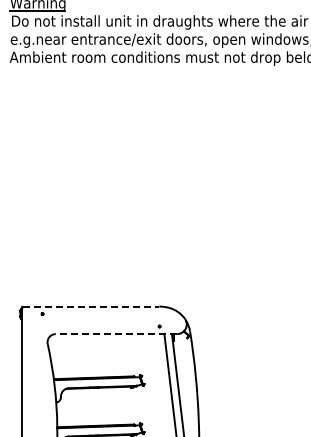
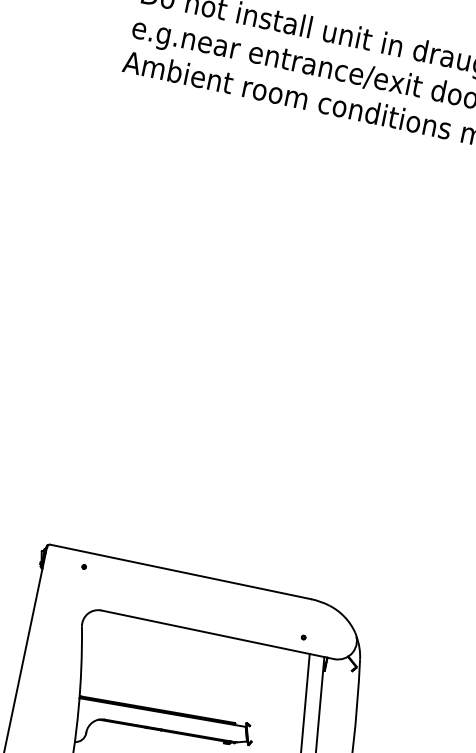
line: (91, 306) -> (180, 571), dashed -> solid
line: (116, 334) -> (217, 635), dashed -> solid

